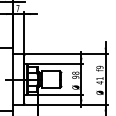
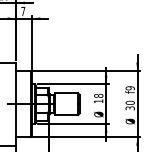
text: (75, 77) -> (98, 101), 98 -> 18
text: (99, 80) -> (129, 105), 41 -> 30

